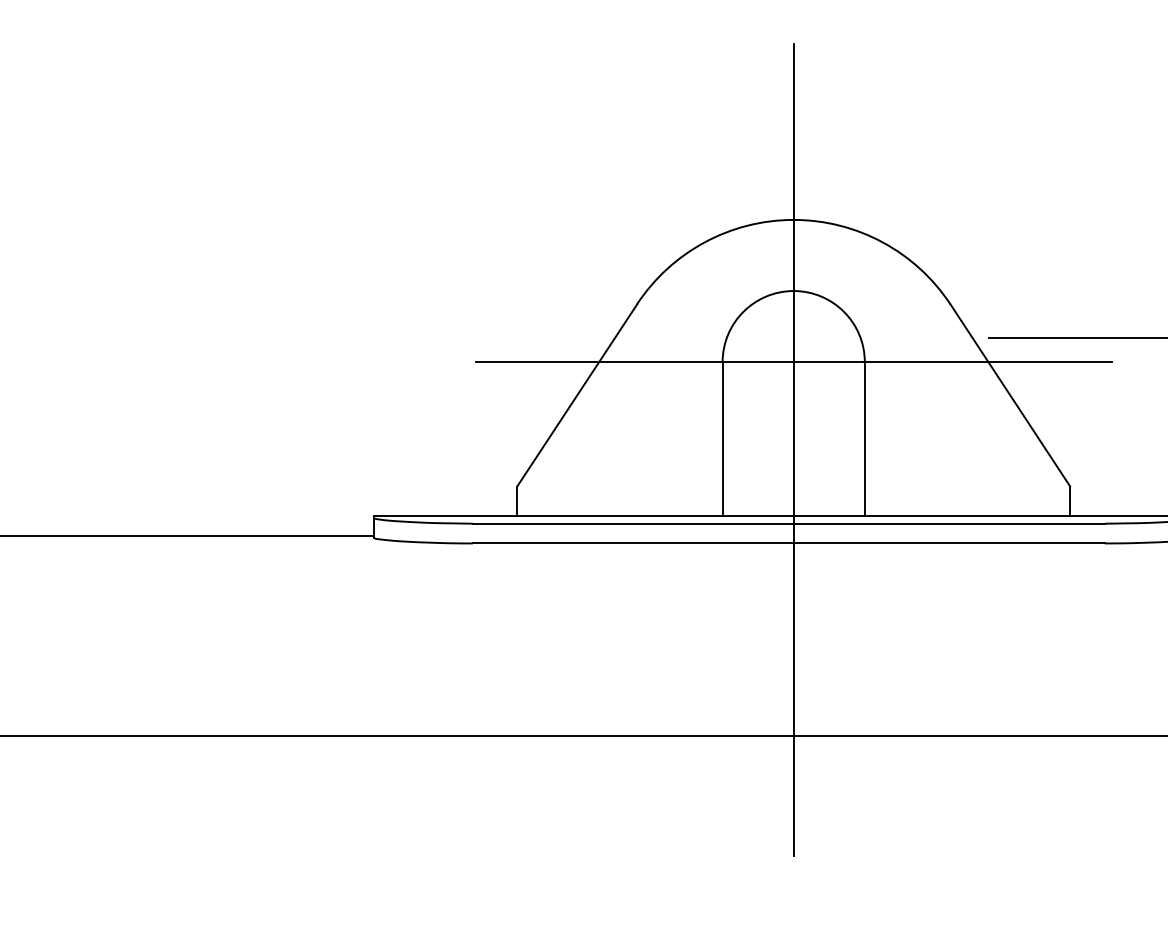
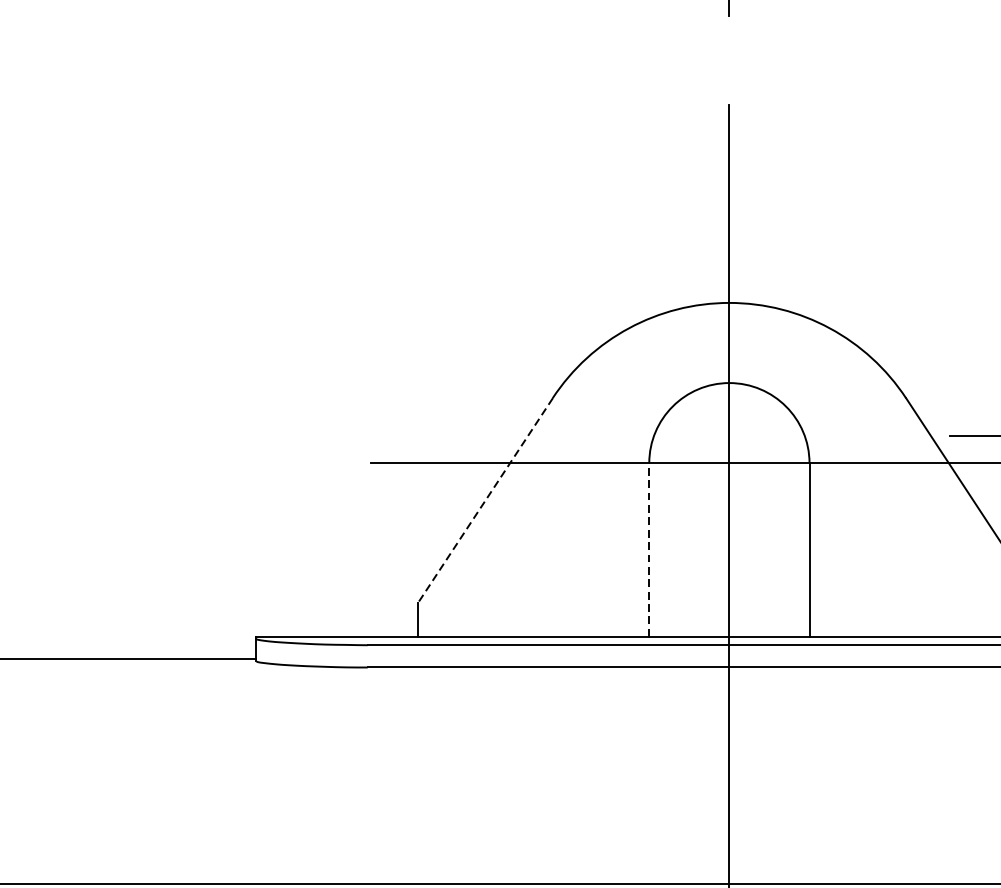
line: (576, 395) -> (484, 500), solid -> dashed
line: (722, 438) -> (649, 549), solid -> dashed

